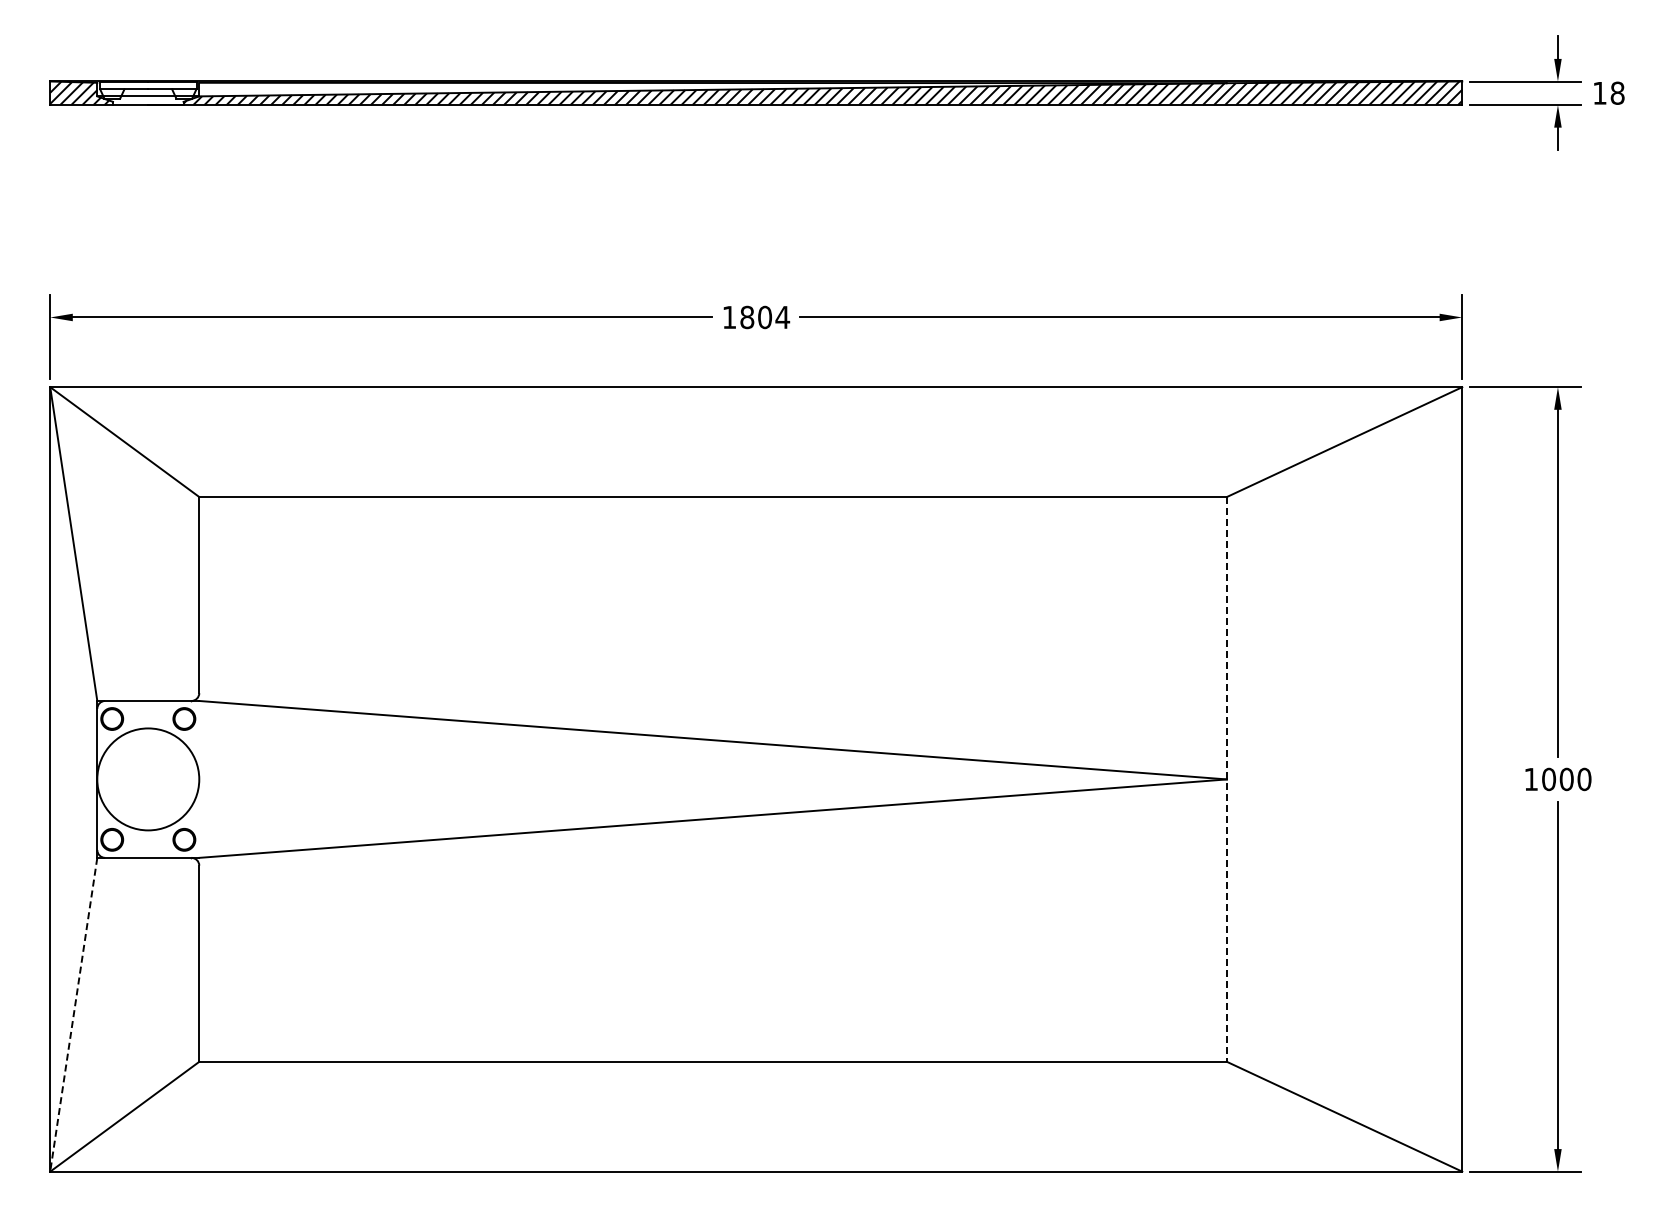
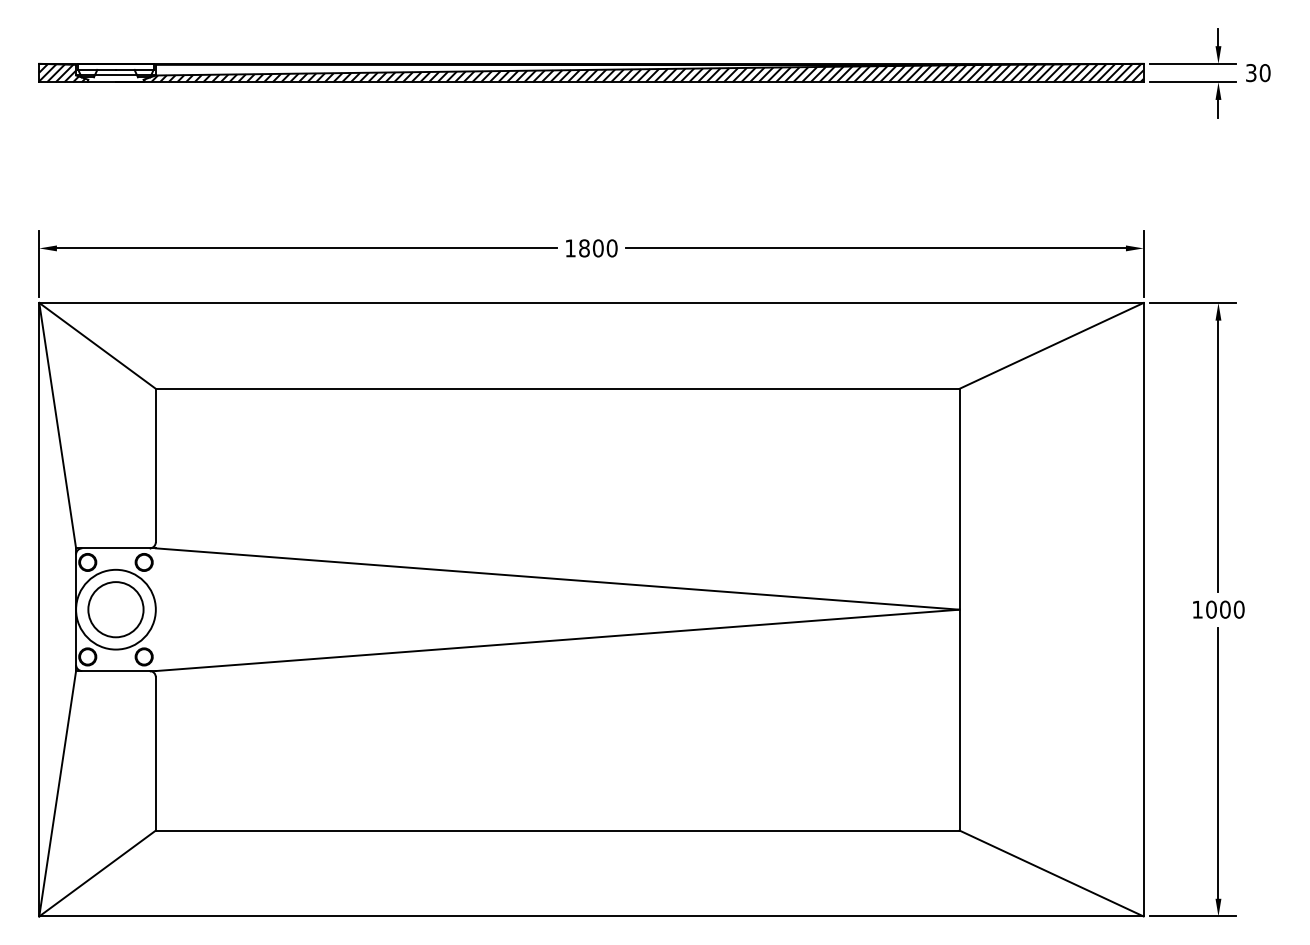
text: (1608, 92) -> (1257, 72), 18 -> 30
text: (782, 317) -> (611, 248), 1804 -> 1800
circle: (148, 779) -> (116, 609), added
line: (1226, 779) -> (959, 609), dashed -> solid
line: (73, 1014) -> (57, 793), dashed -> solid

